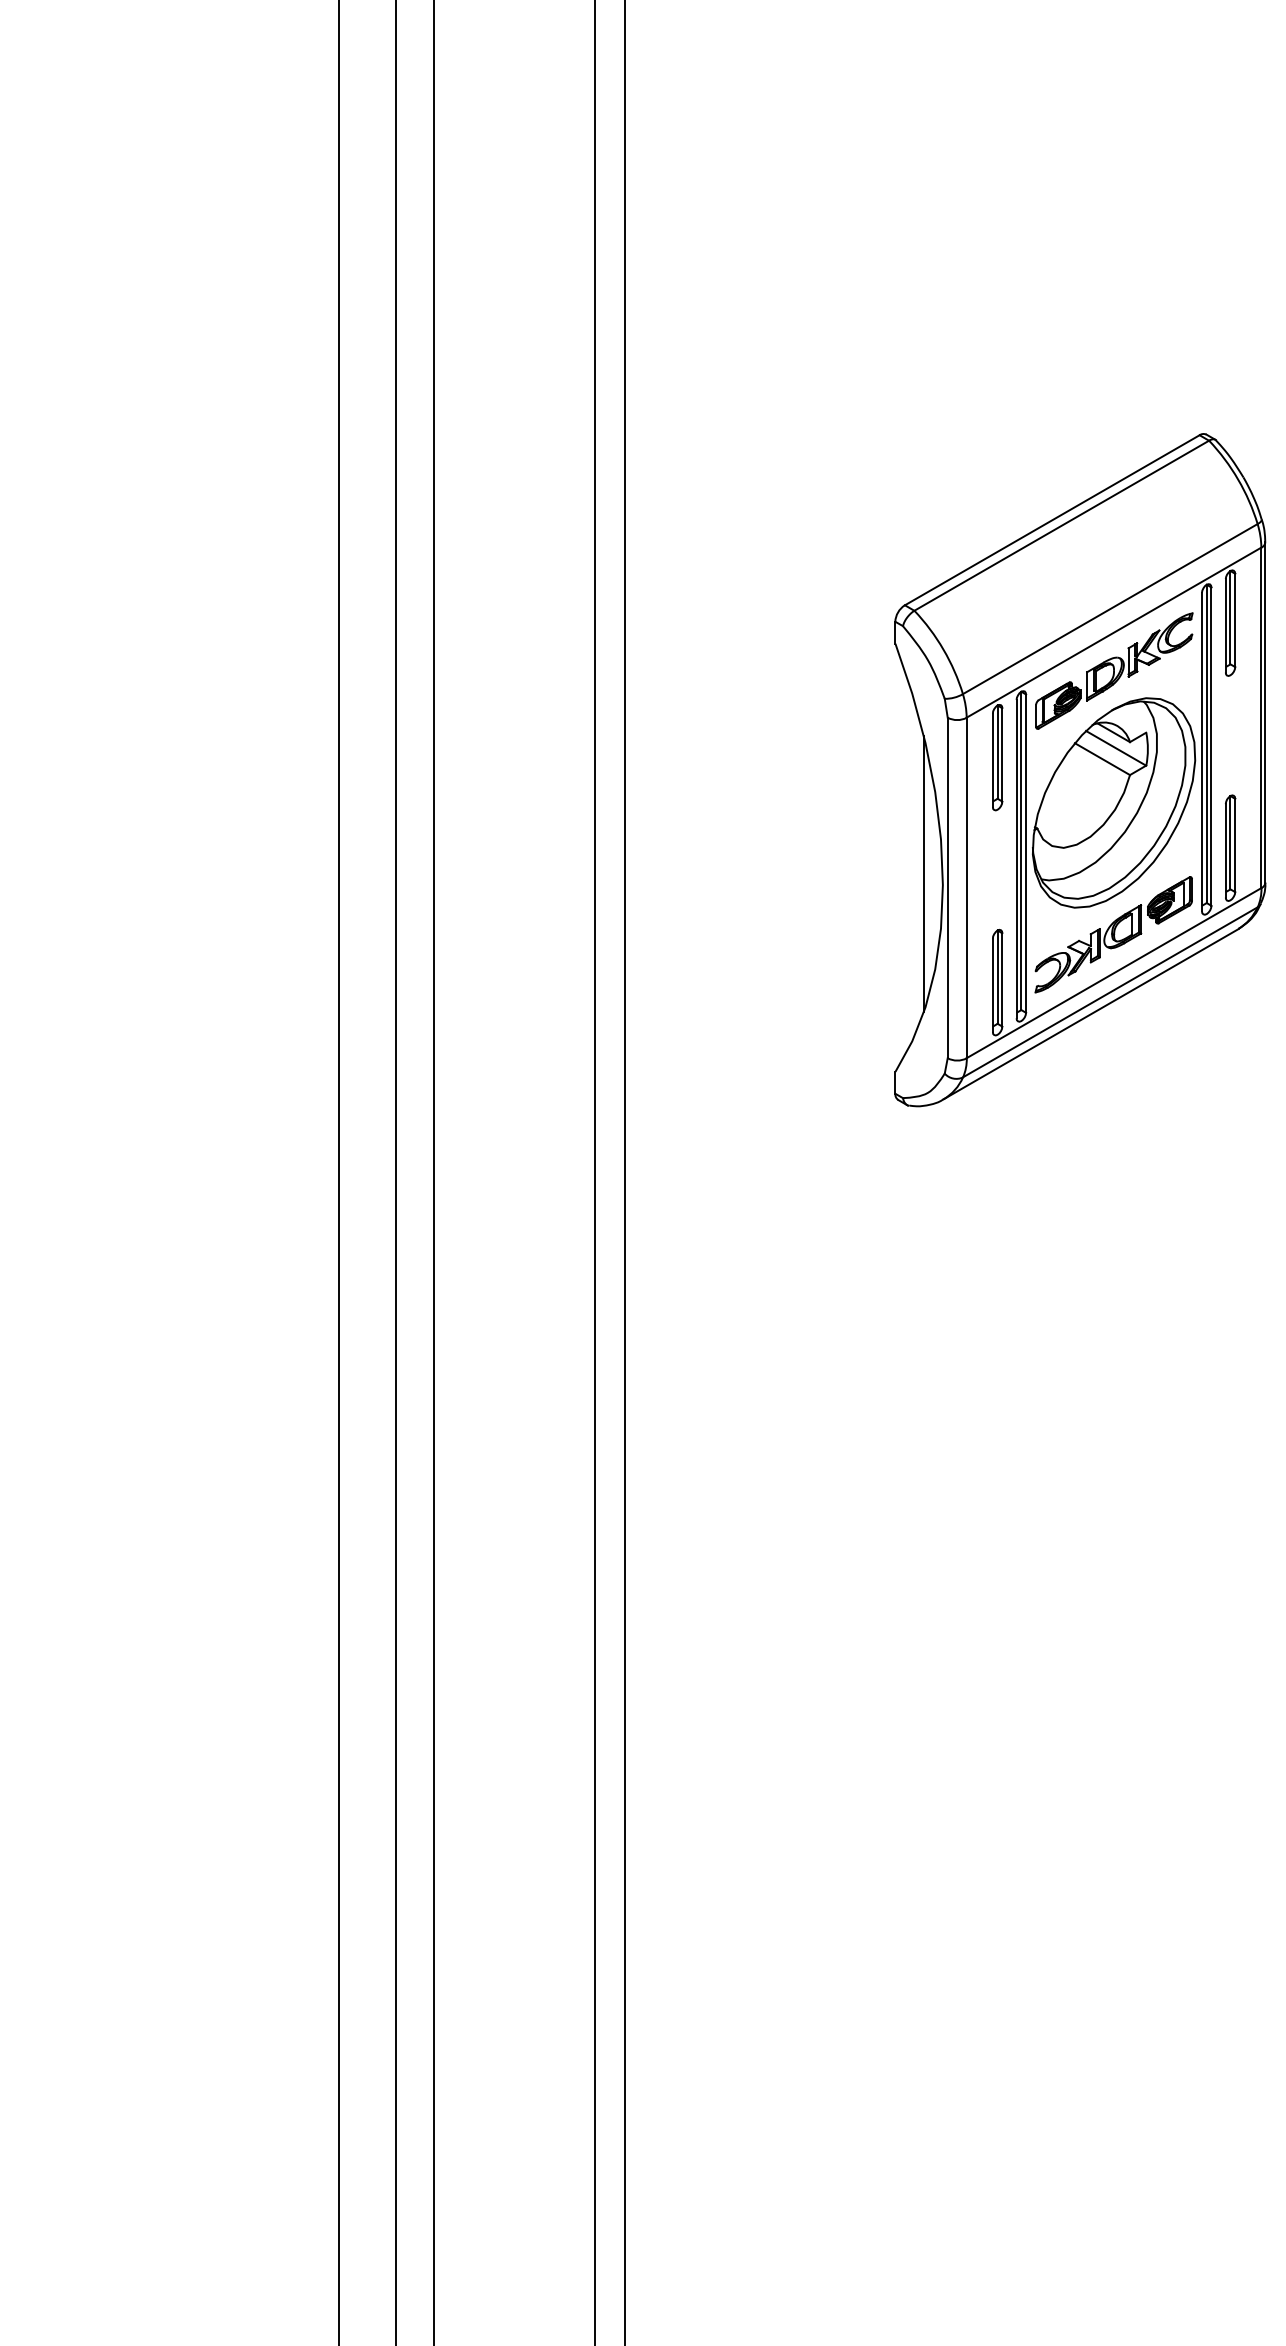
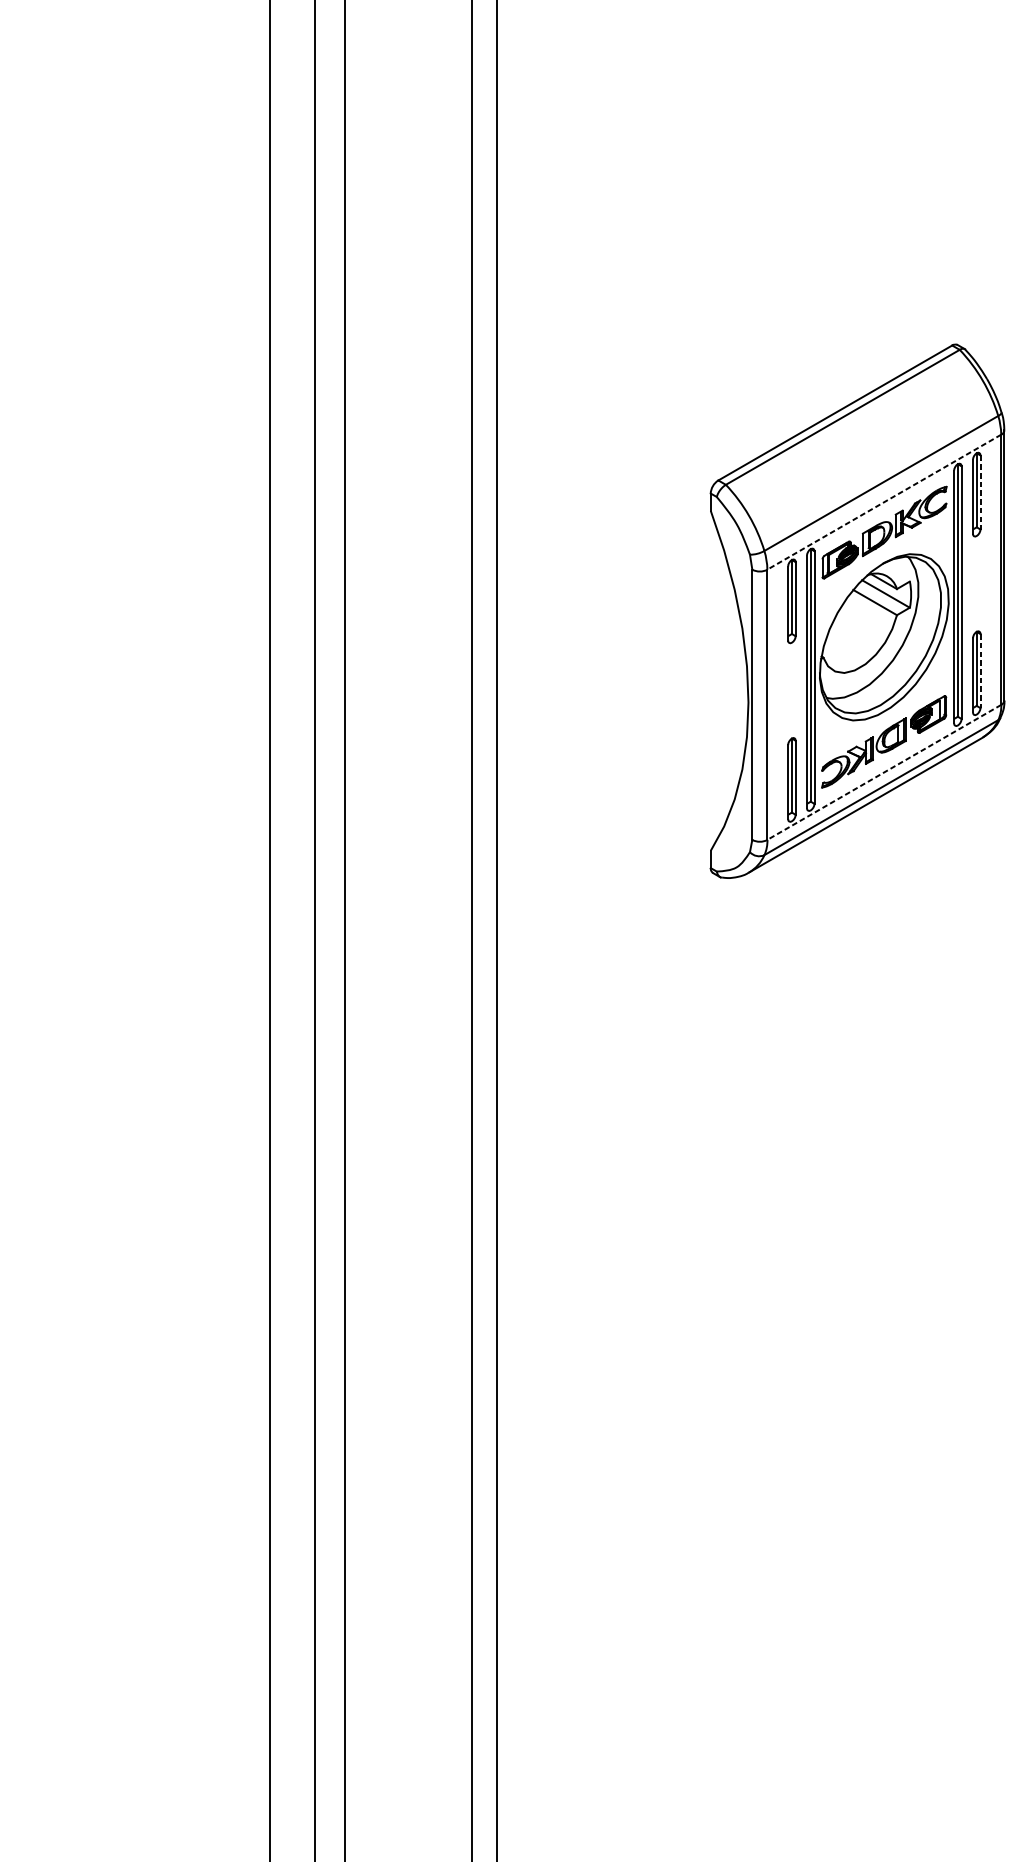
line: (1235, 620) -> (980, 492), solid -> dashed
line: (1113, 632) -> (883, 502), solid -> dashed
line: (1235, 845) -> (980, 671), solid -> dashed
line: (923, 874) -> (733, 694), removed
line: (1113, 973) -> (883, 772), solid -> dashed

